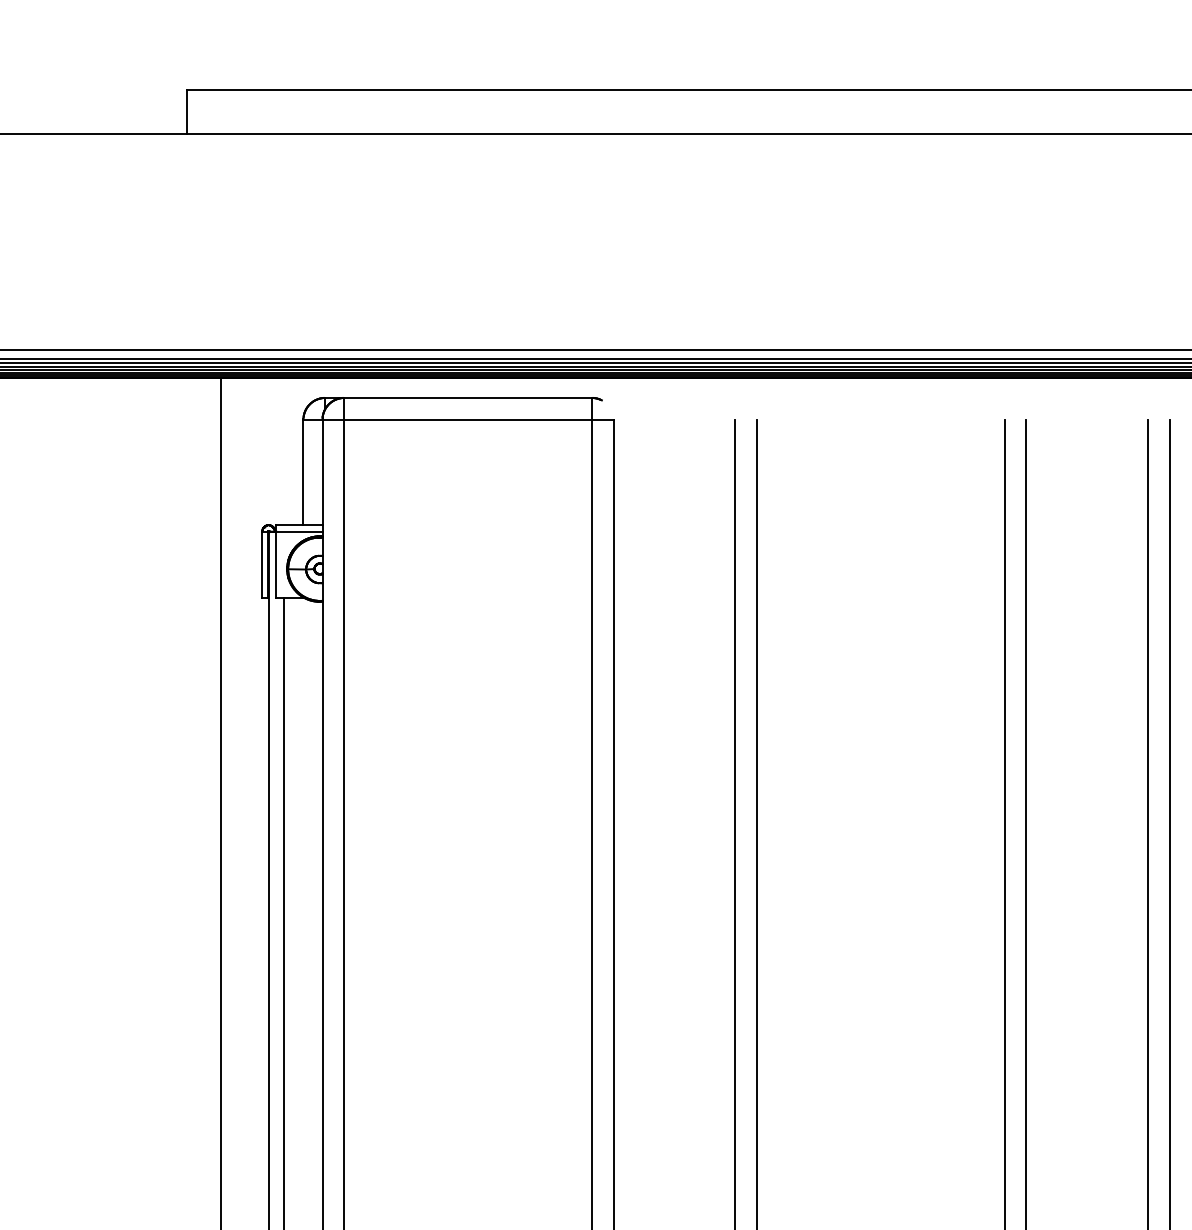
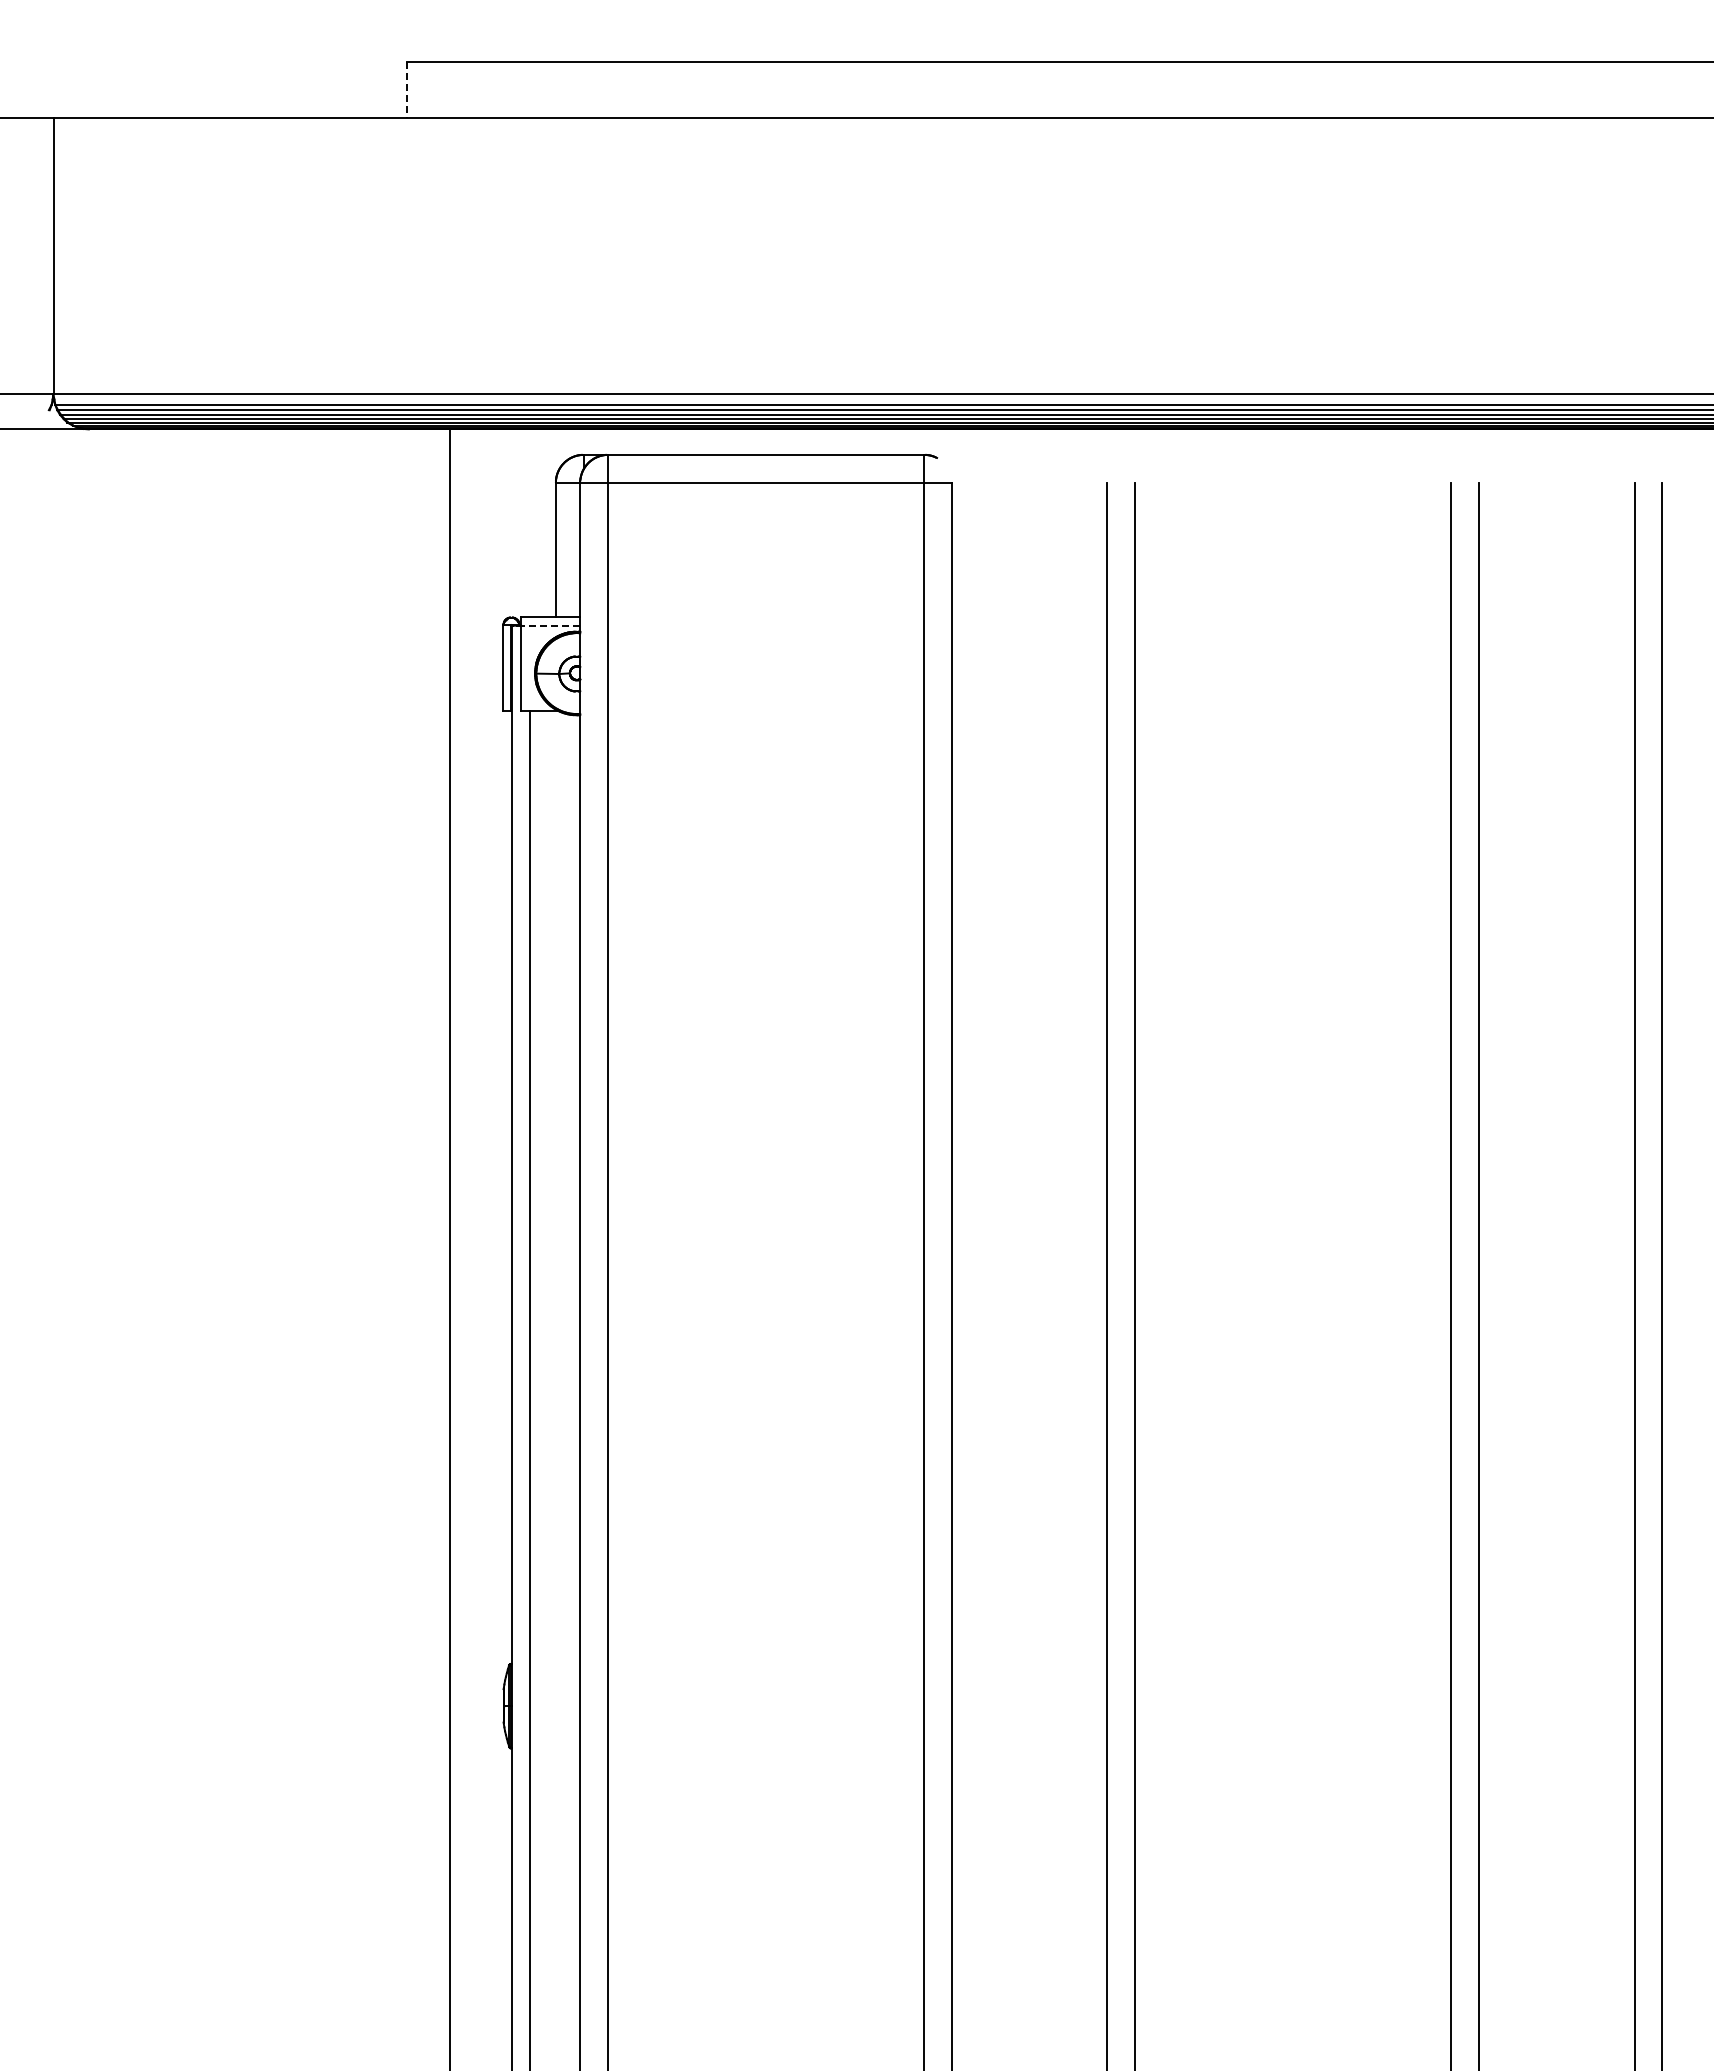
line: (186, 111) -> (406, 89), solid -> dashed
line: (299, 531) -> (550, 625), solid -> dashed

